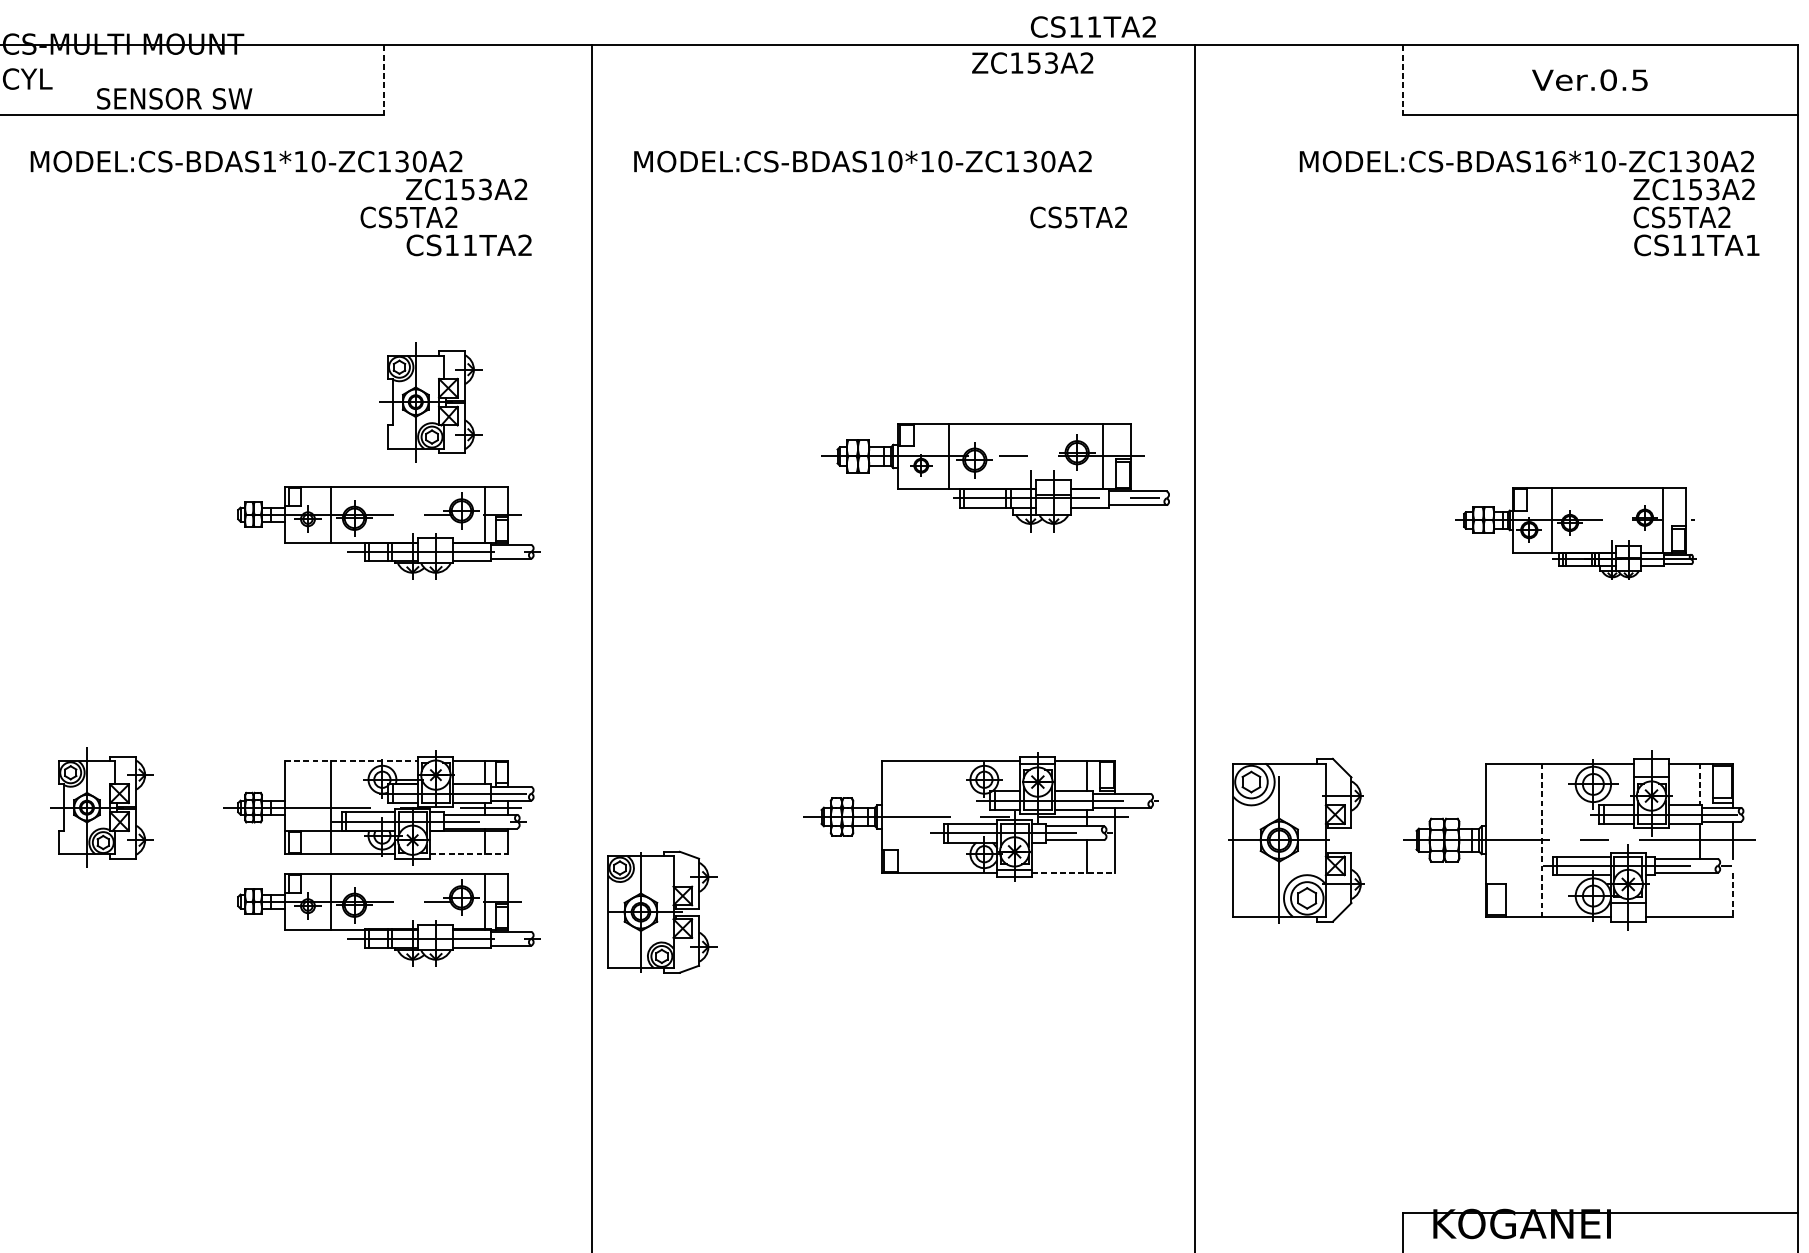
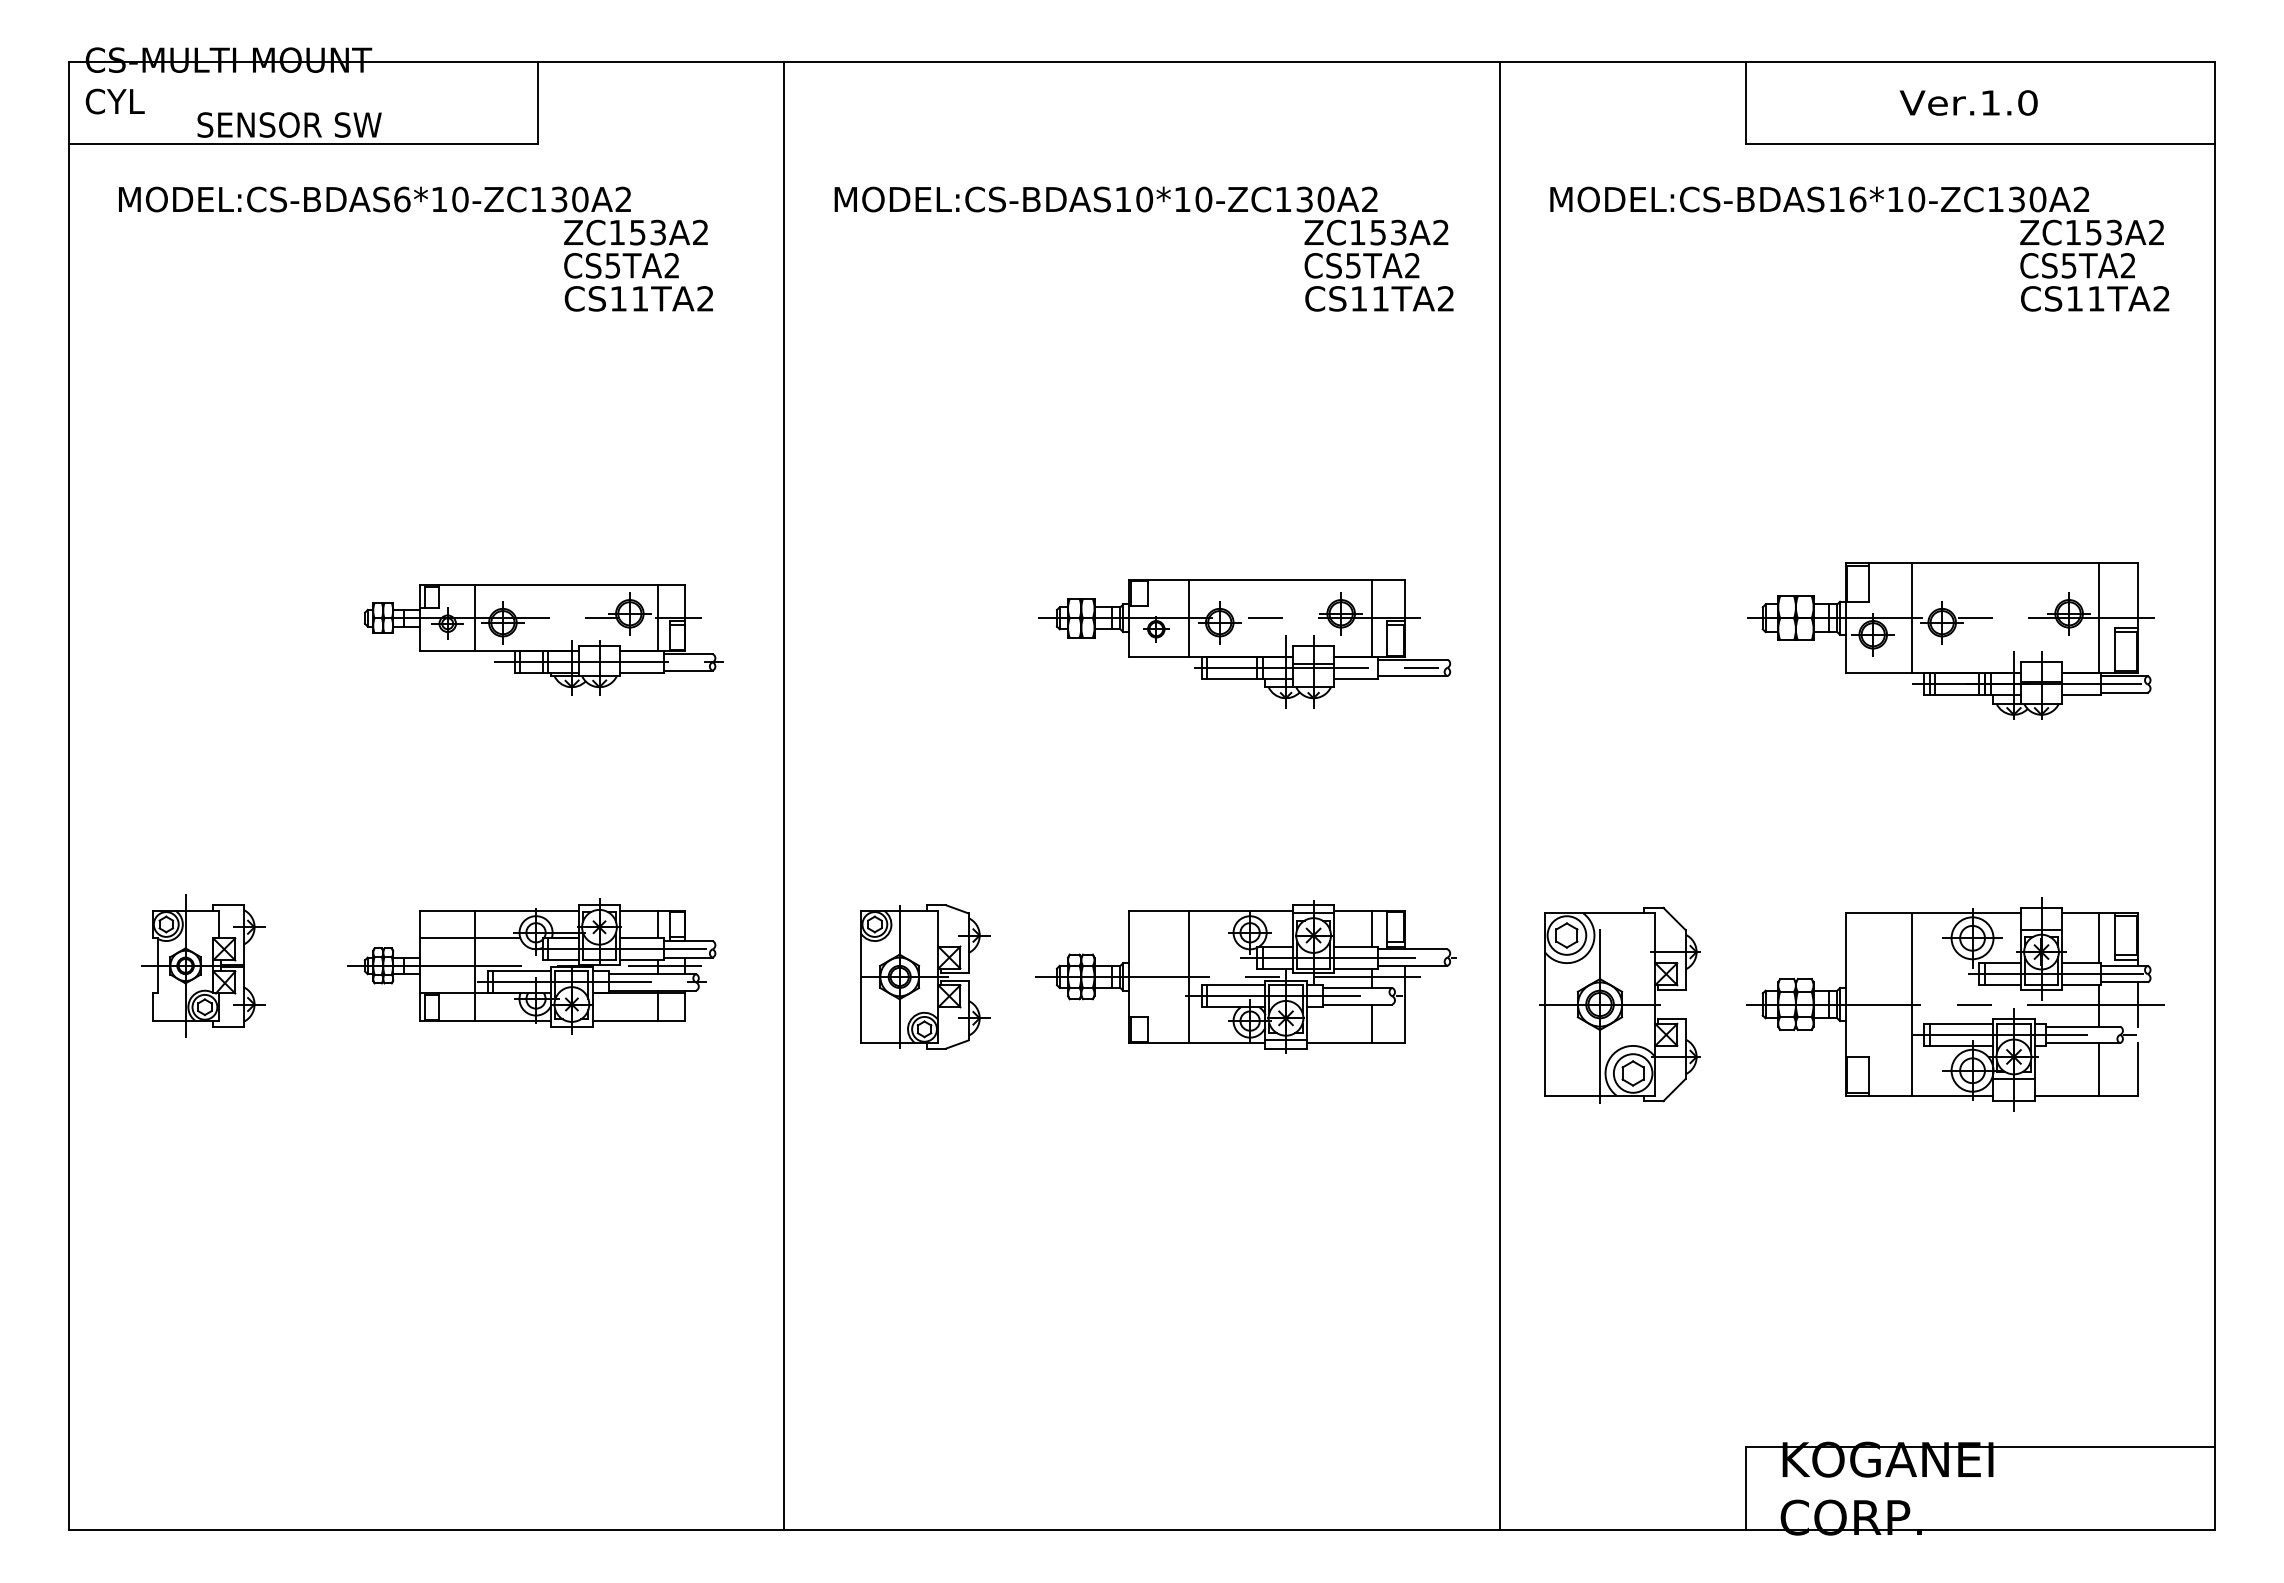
text: (1093, 26) -> (1379, 298), moved
text: (1032, 62) -> (1376, 232), moved
text: (1624, 79) -> (2009, 102), Ver.0.5 -> Ver.1.0
line: (383, 80) -> (537, 103), dashed -> solid
line: (1402, 80) -> (1746, 103), dashed -> solid
text: (269, 161) -> (402, 199), MODEL:CS-BDAS1*10-ZC130A2 -> MODEL:CS-BDAS6*10-ZC130A2
text: (1526, 161) -> (1819, 199), moved
text: (408, 217) -> (621, 265), moved
text: (1752, 245) -> (2161, 298), CS11TA1 -> CS11TA2
part: (430, 401) -> (593, 484), removed
part: (995, 477) -> (1244, 643), moved
part: (1574, 533) -> (1950, 640), size x1.43
line: (351, 760) -> (499, 910), dashed -> solid
line: (327, 784) -> (470, 938), added
line: (1700, 784) -> (2099, 938), dashed -> solid
line: (933, 816) -> (1189, 976), added
line: (1541, 841) -> (1911, 1005), dashed -> solid
line: (469, 854) -> (639, 1021), dashed -> solid
line: (1073, 873) -> (1355, 1043), dashed -> solid
line: (1700, 895) -> (2099, 1069), added
line: (1733, 895) -> (2138, 1069), dashed -> solid
part: (662, 911) -> (925, 976), moved
part: (388, 919) -> (543, 1098), removed

